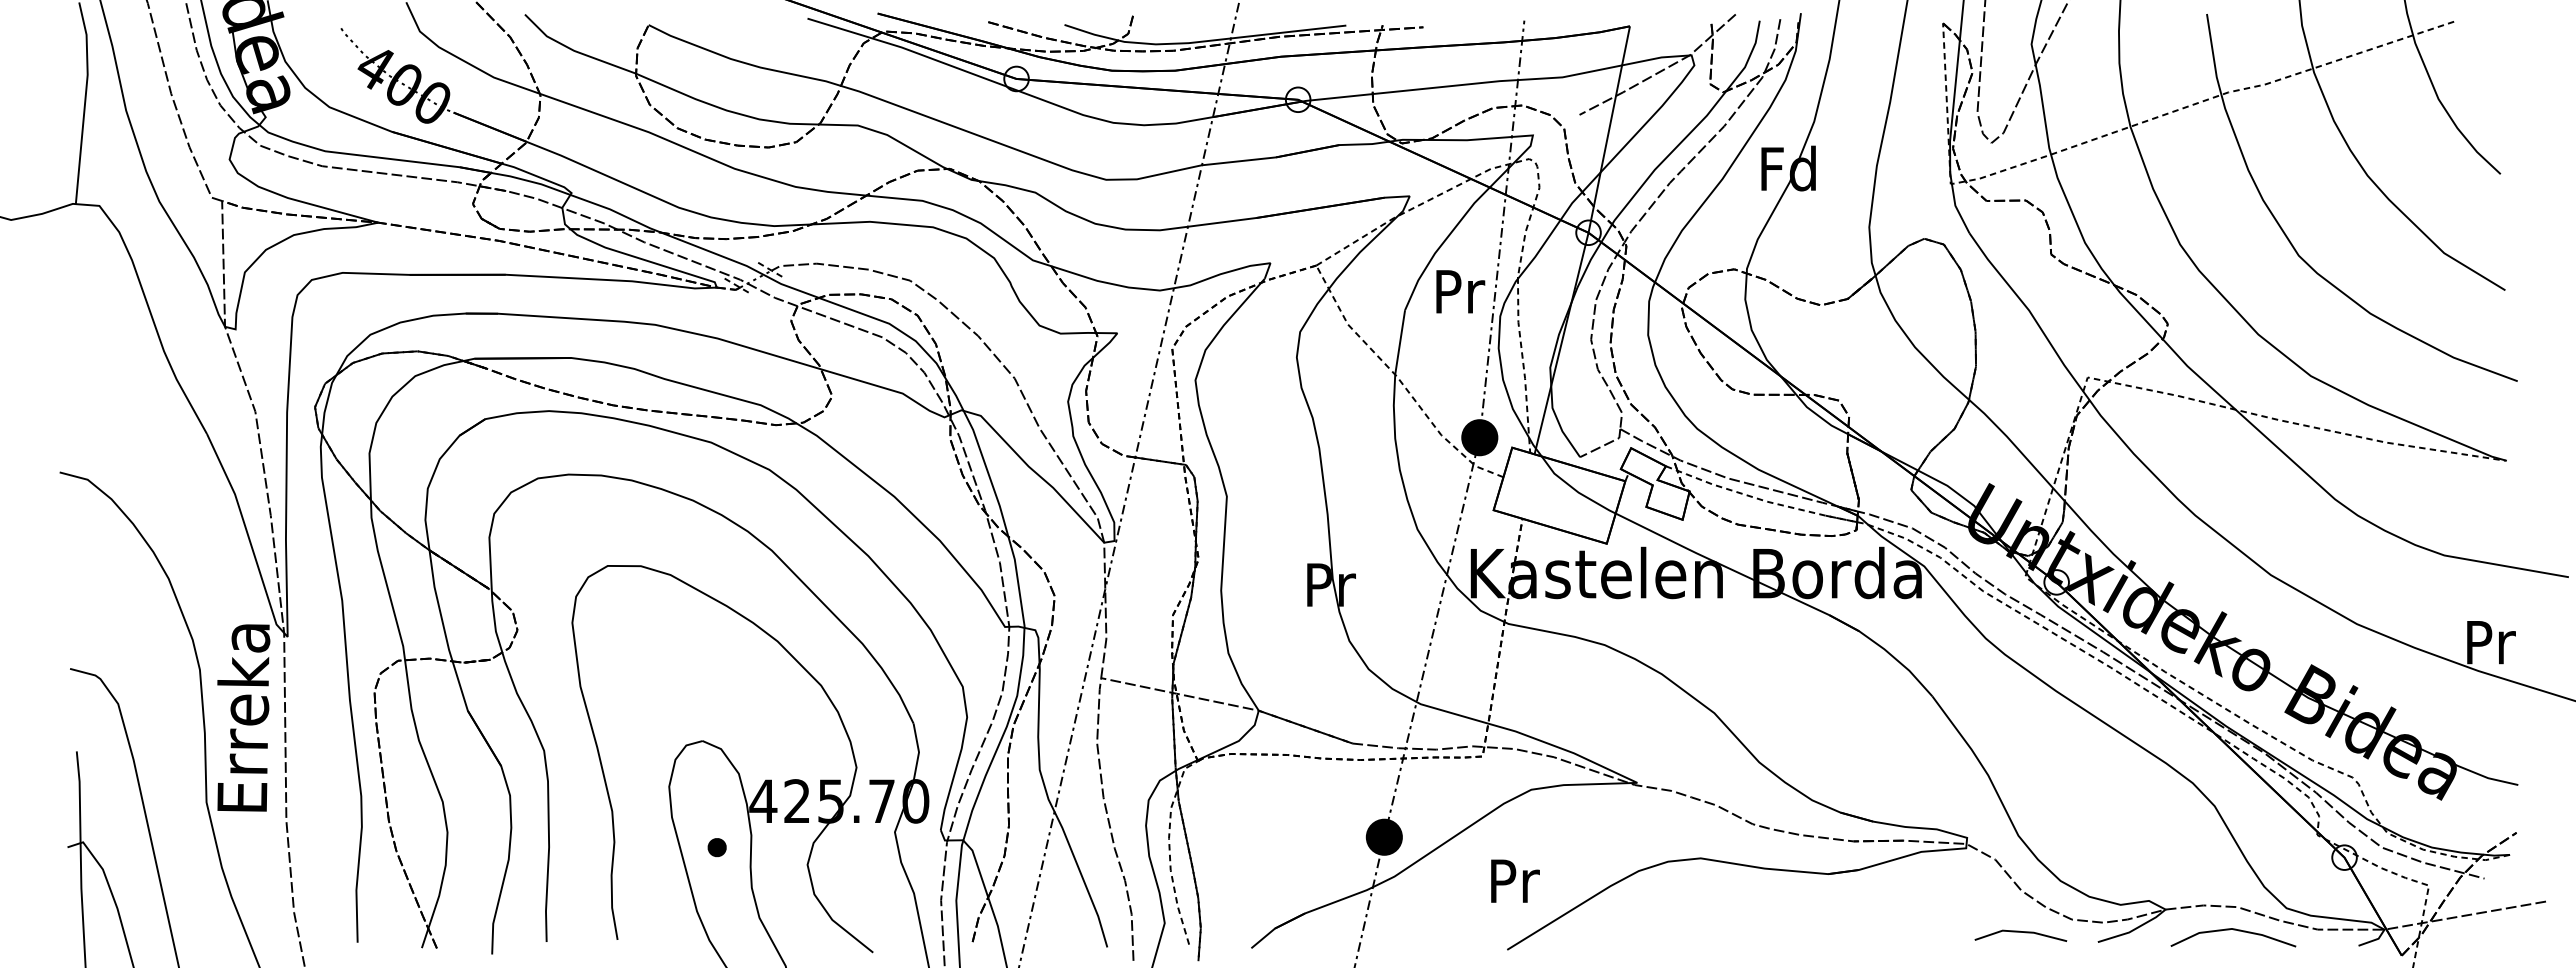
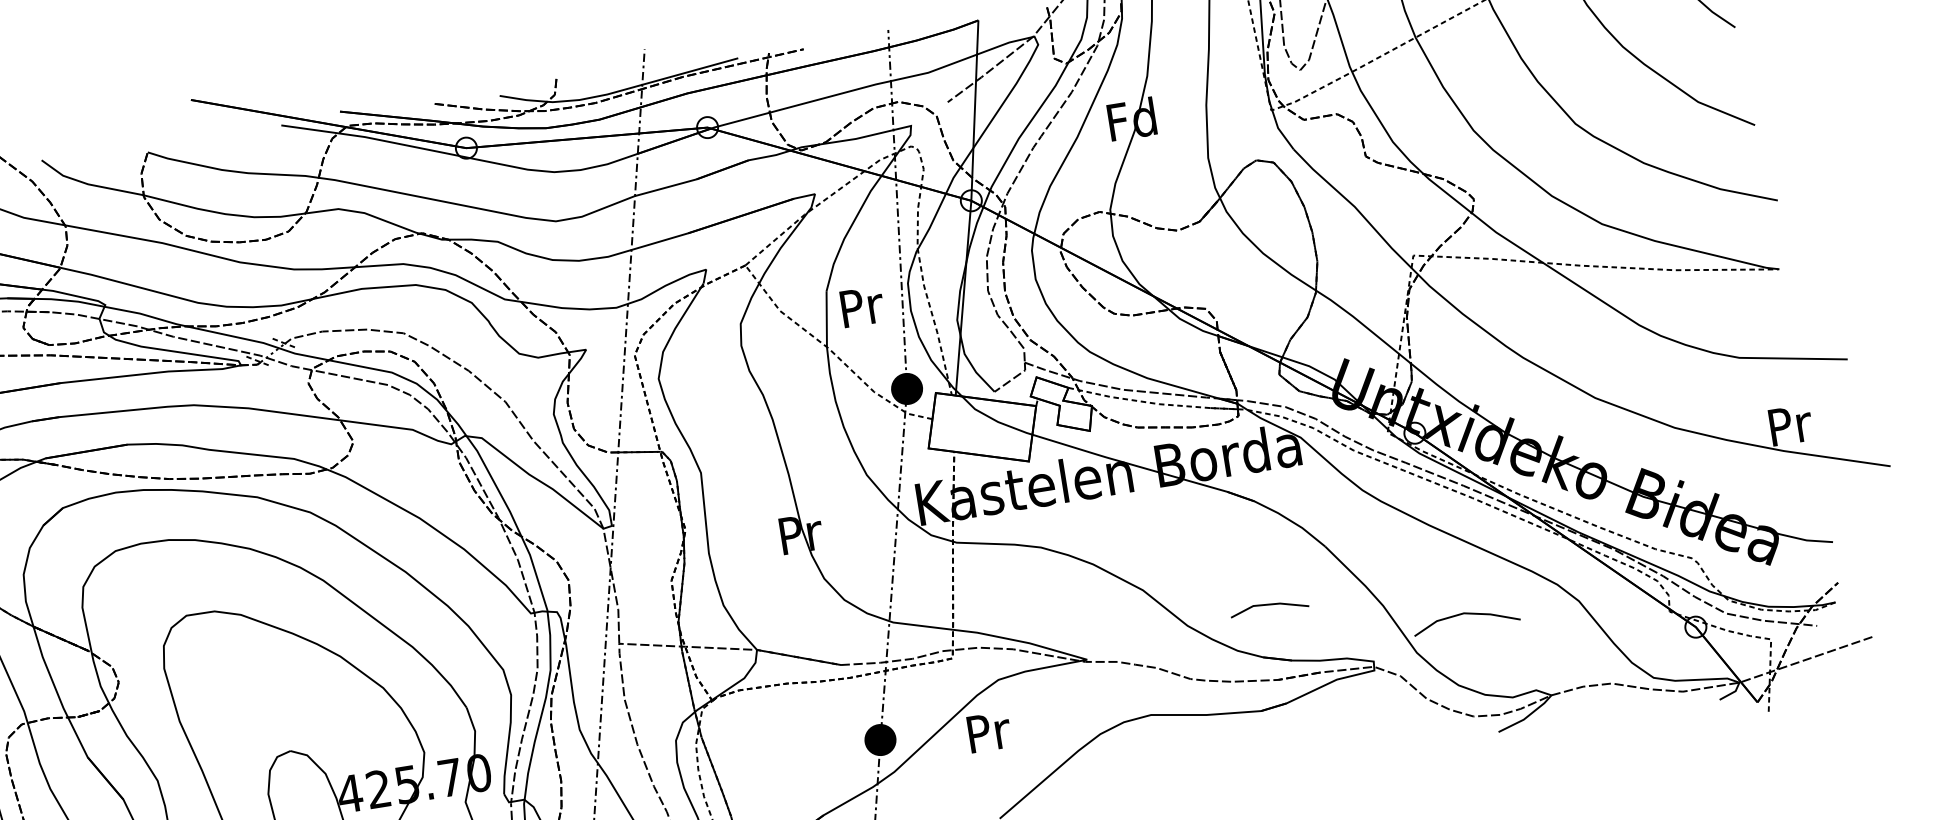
text: (1460, 291) -> (862, 306), moved
text: (1515, 880) -> (989, 731), moved
line: (2233, 930) -> (1465, 614), moved
line: (2020, 932) -> (1268, 605), moved

